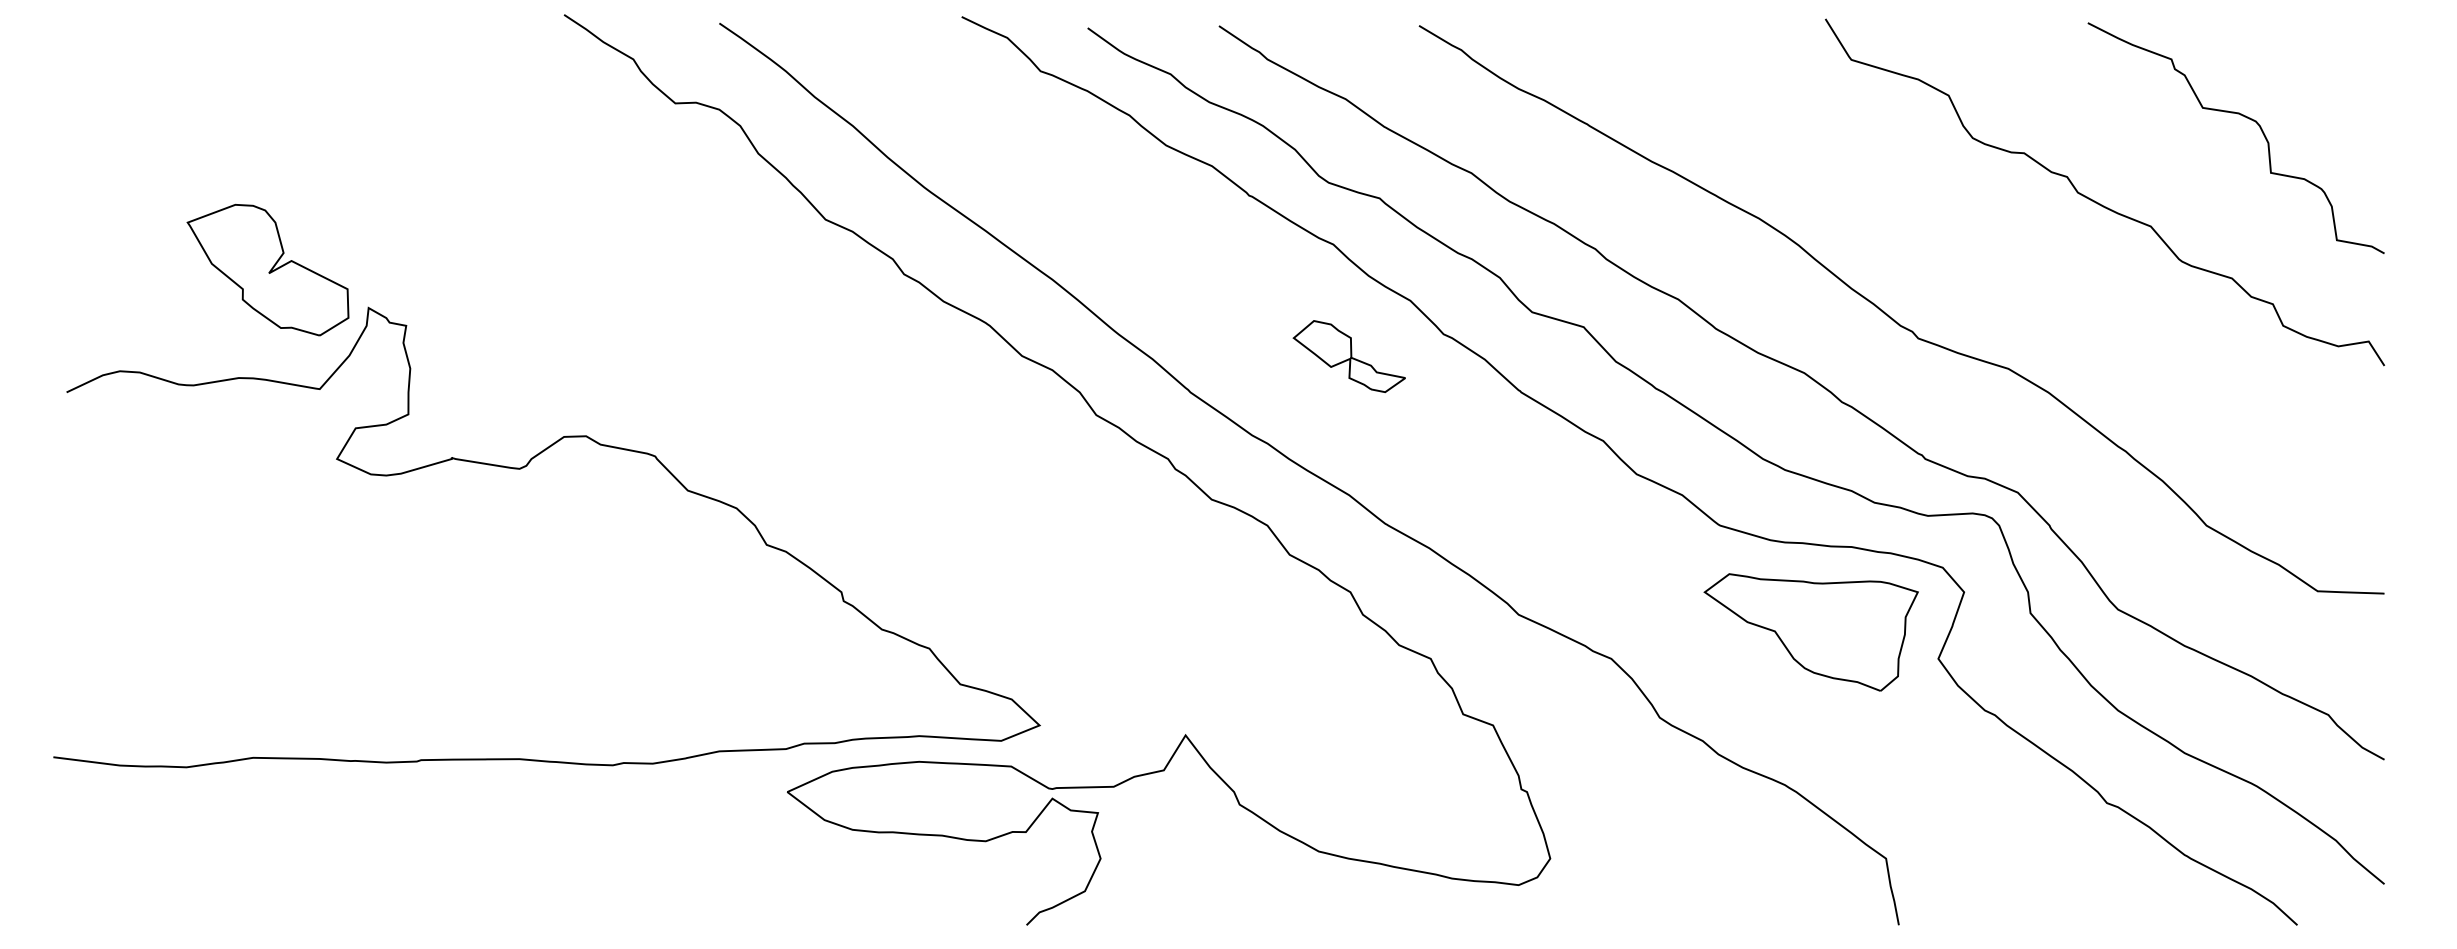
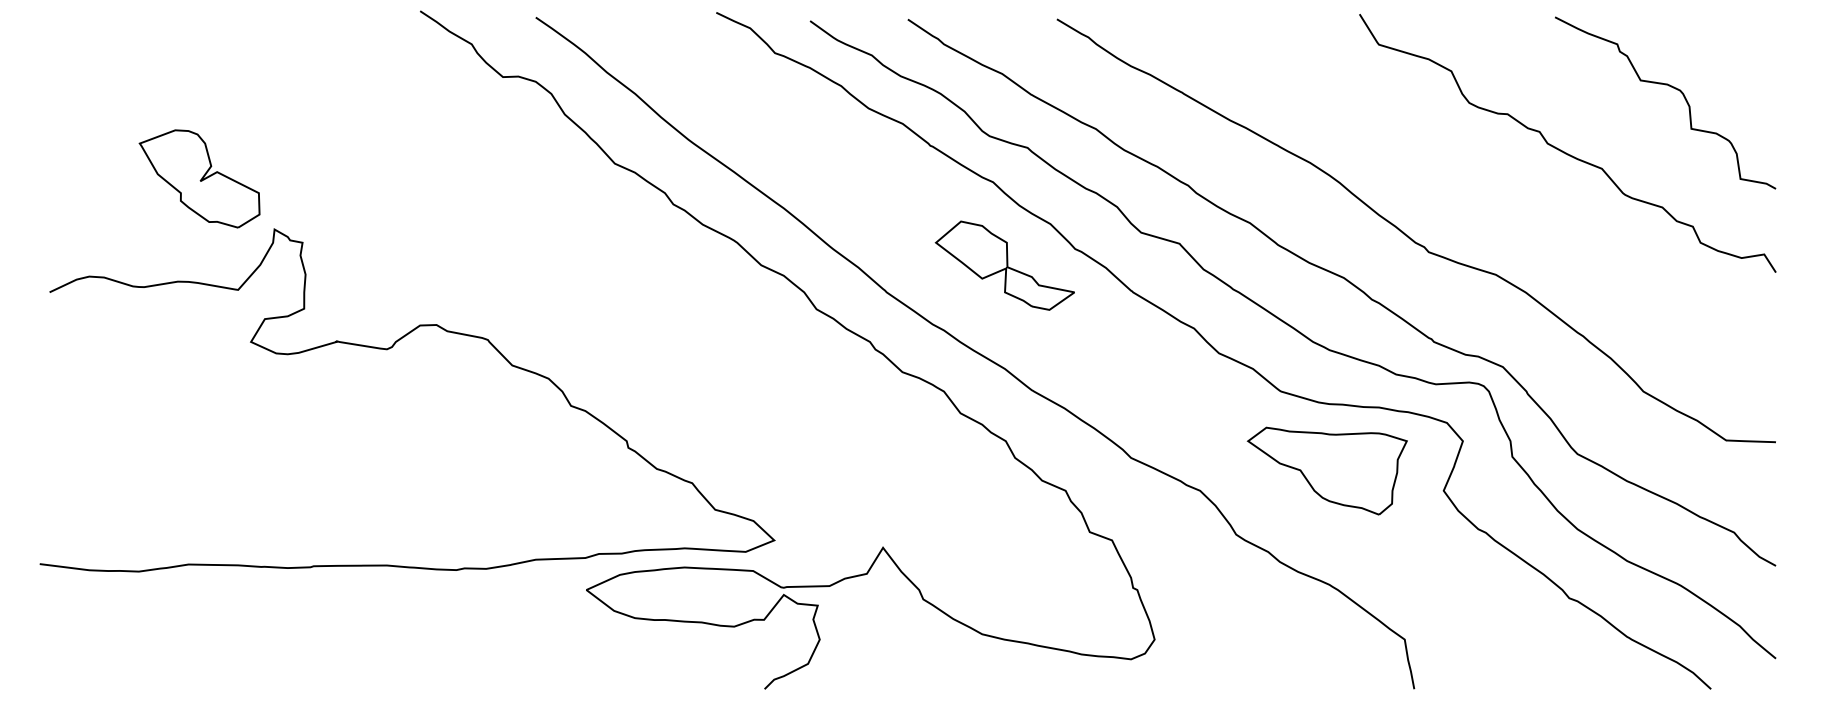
part: (267, 270) -> (199, 179), moved
part: (1349, 356) -> (1005, 265), size x1.67
part: (1810, 632) -> (1326, 471), moved

